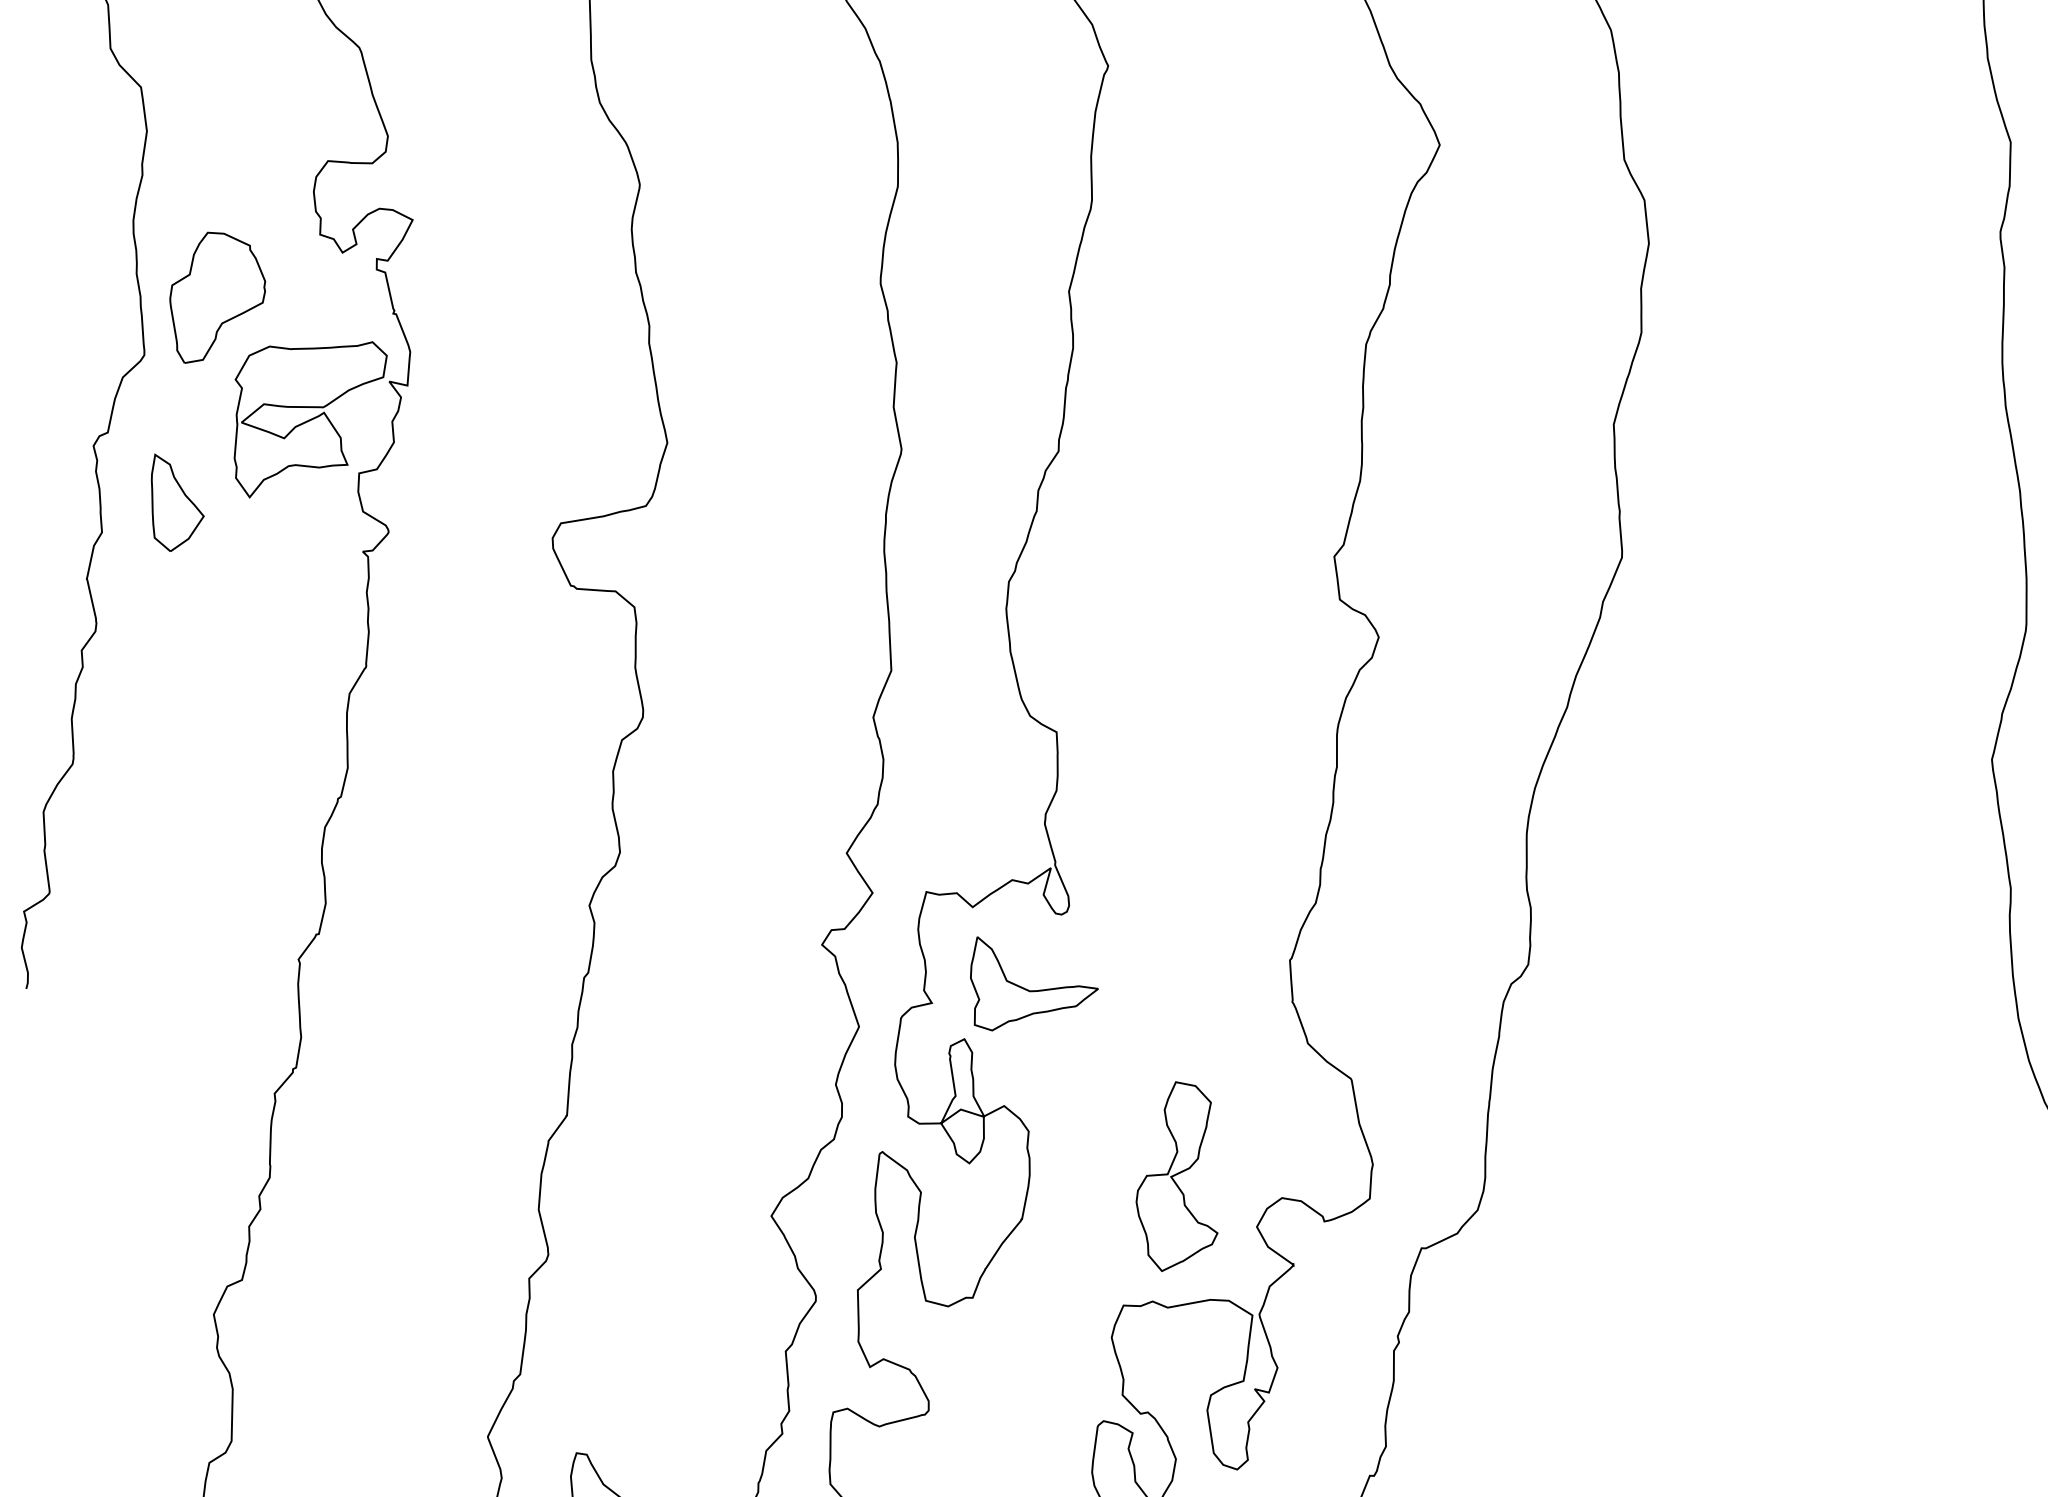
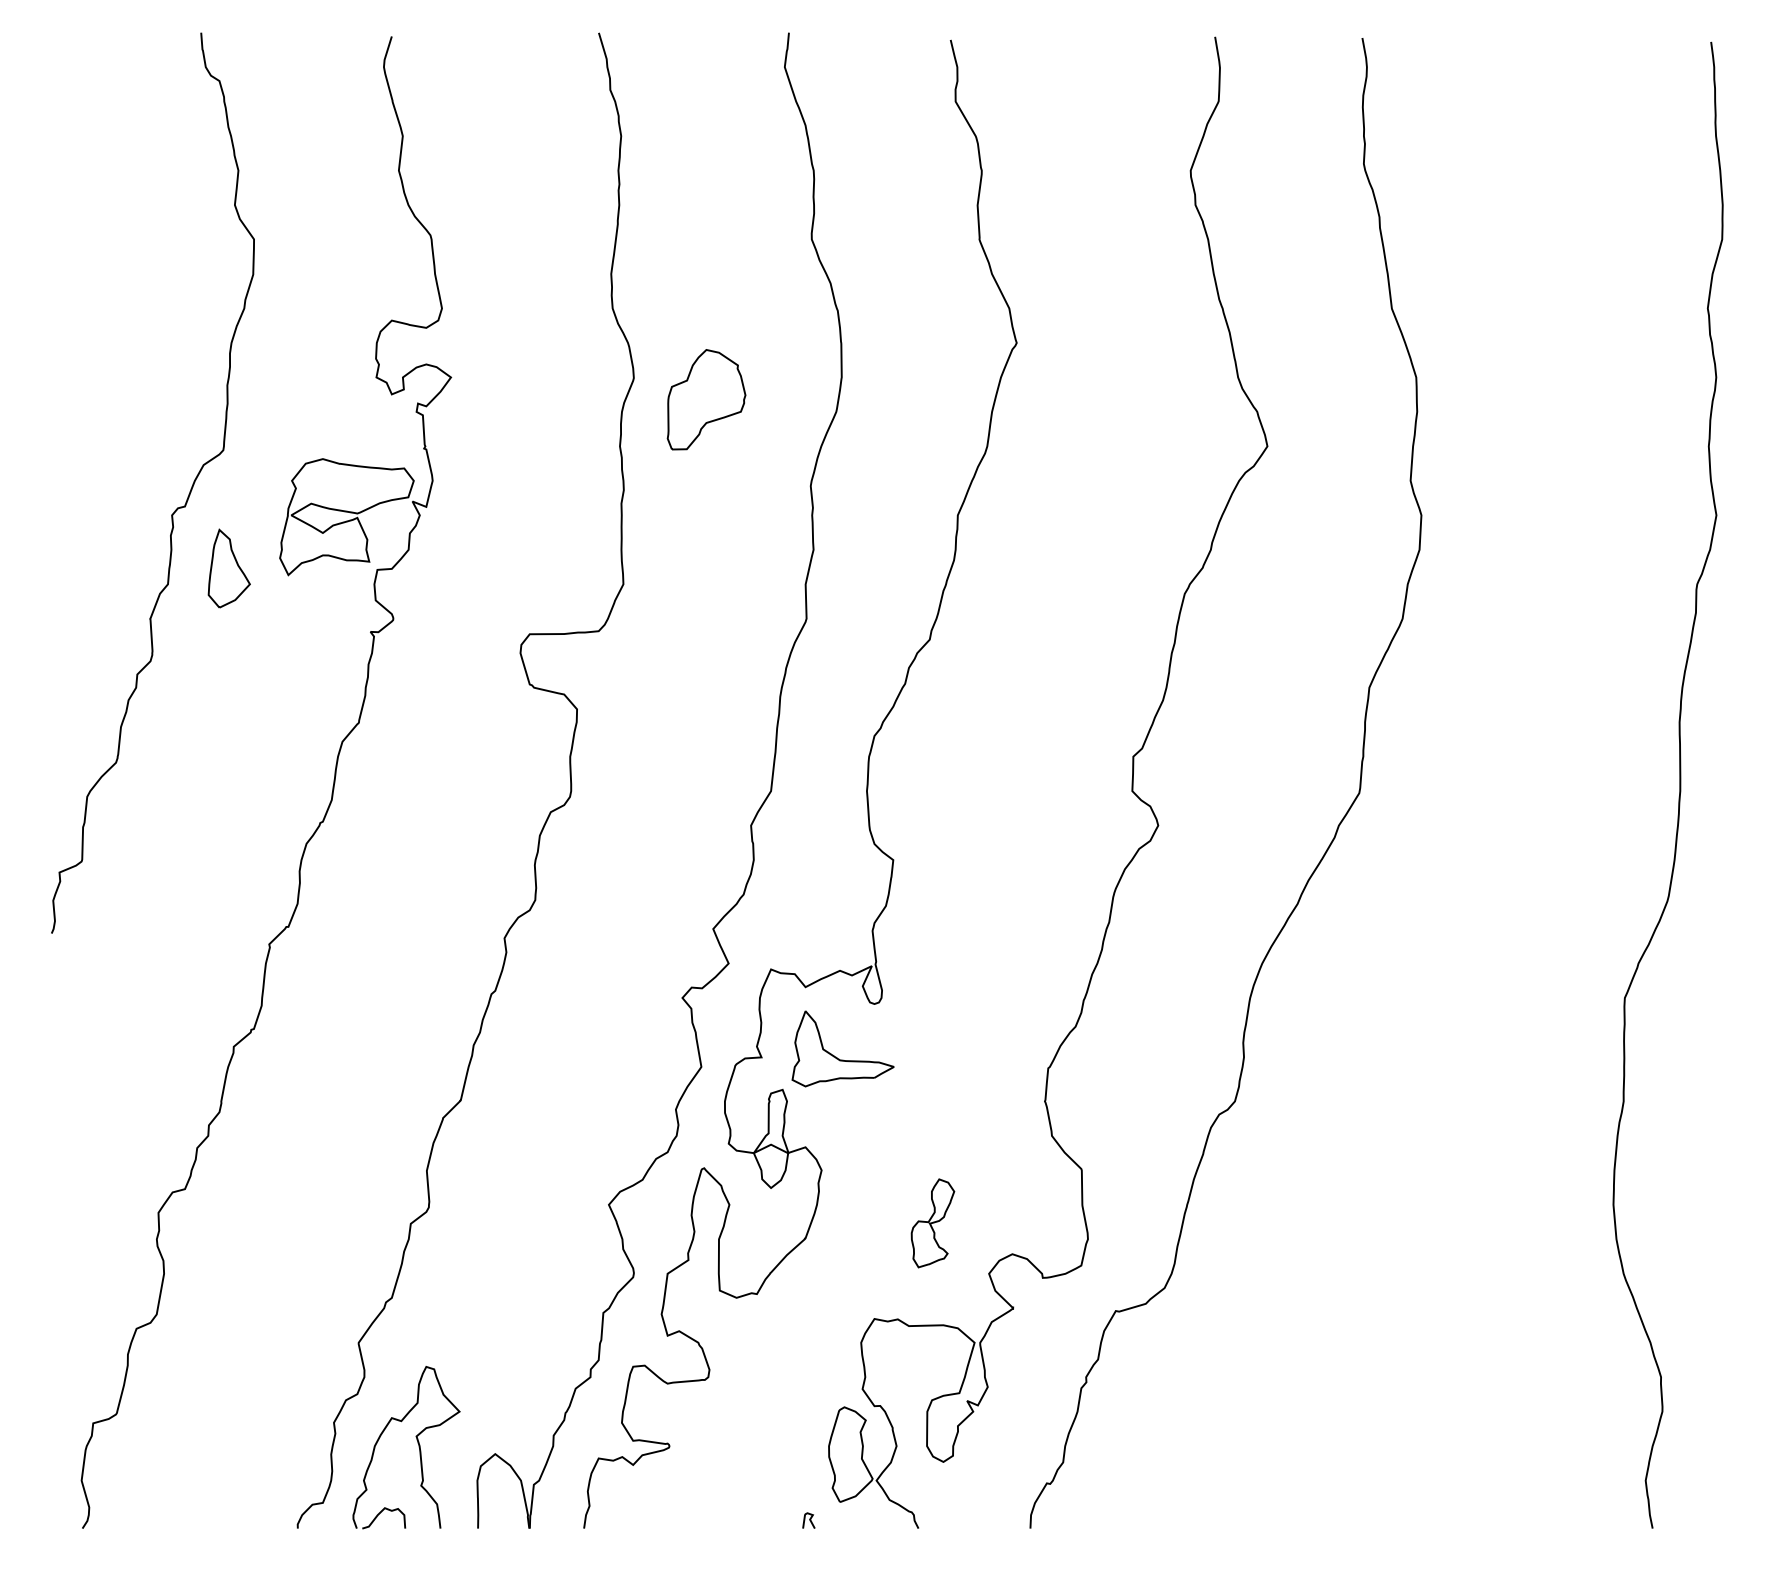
part: (217, 294) -> (706, 399), moved
part: (1176, 1175) -> (932, 1223), size x0.6

